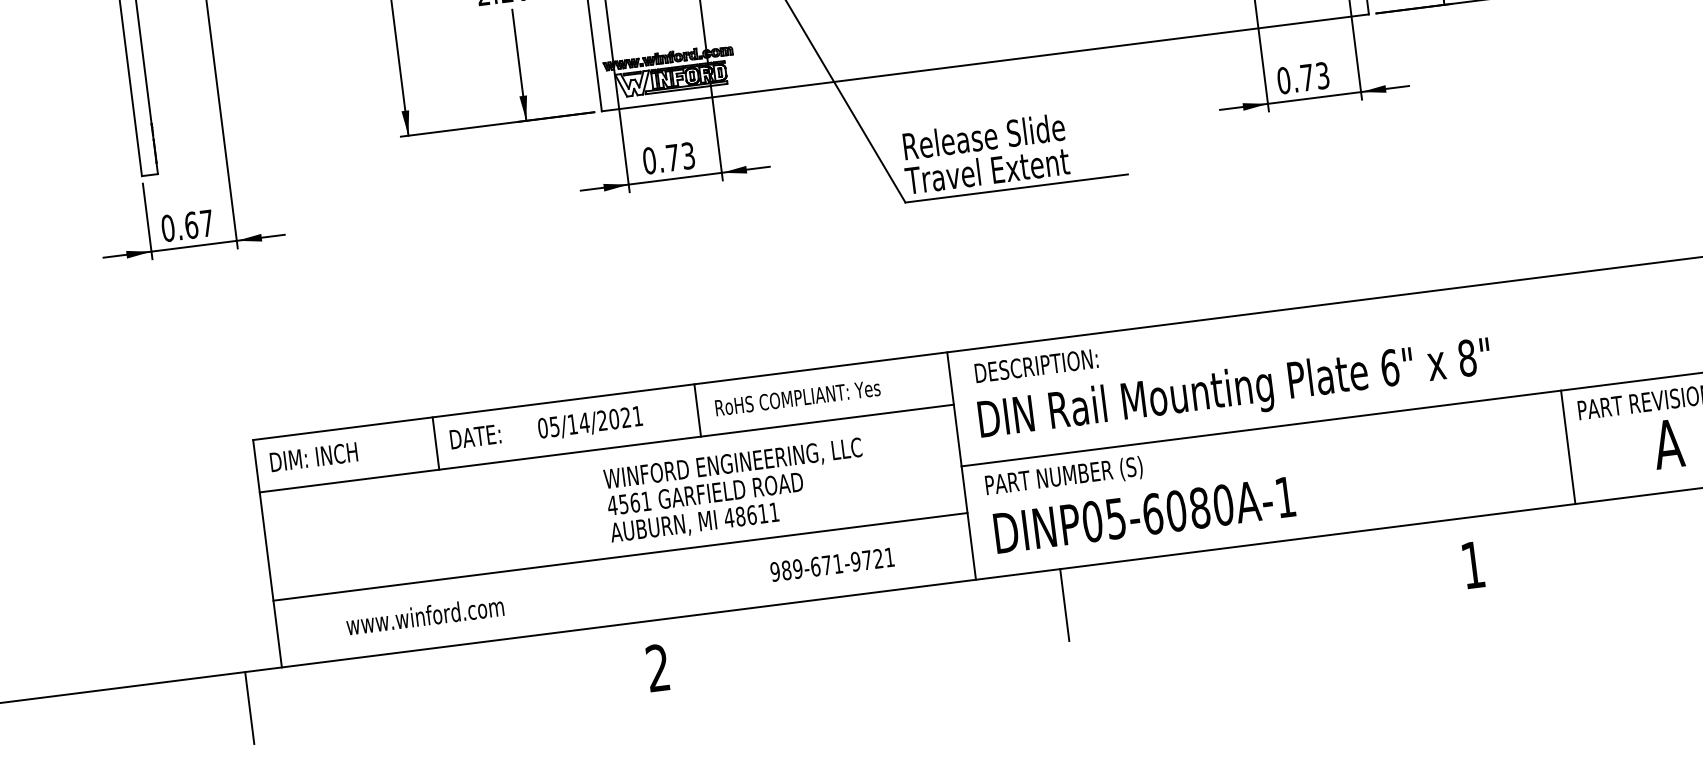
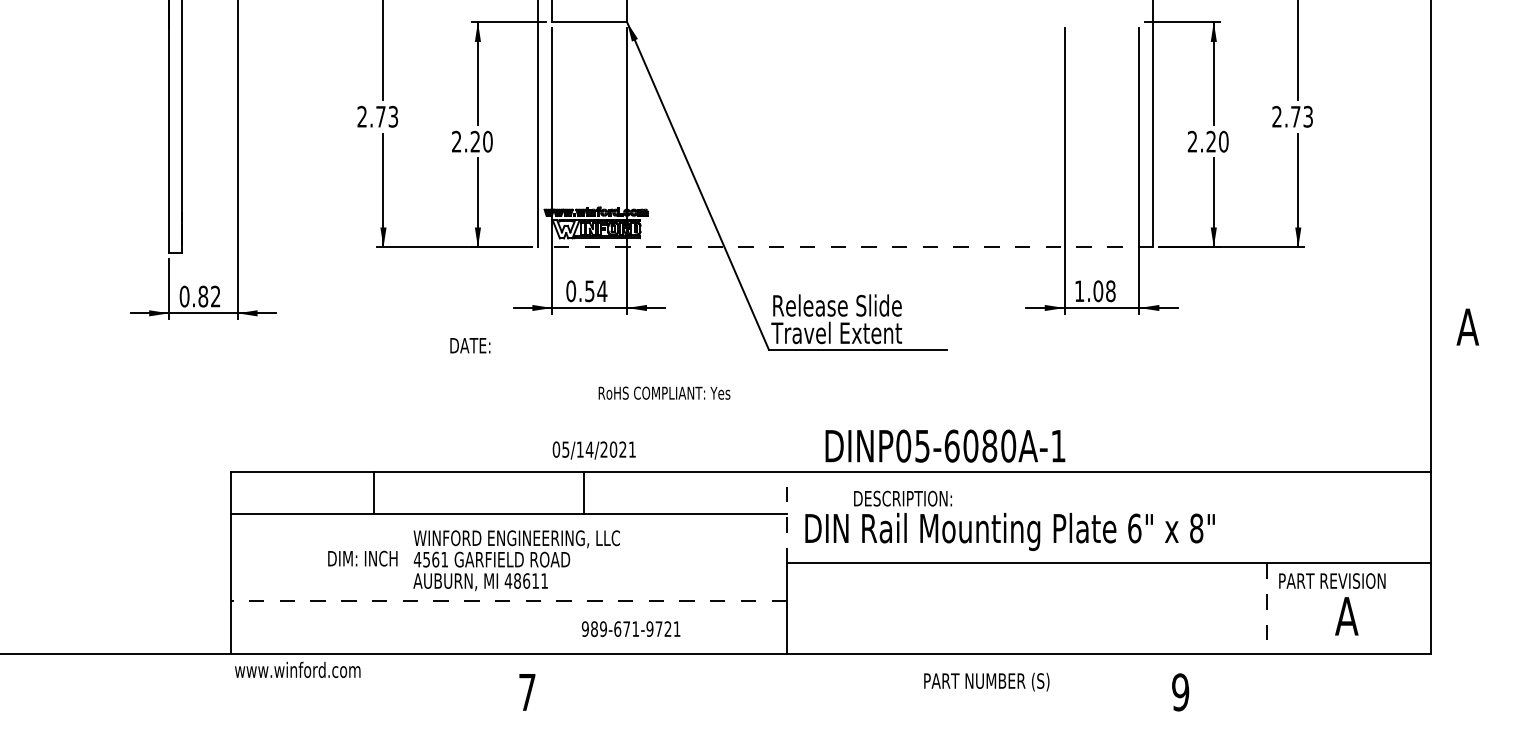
line: (984, 62) -> (845, 247), solid -> dashed
text: (1302, 78) -> (1094, 291), 0.73 -> 1.08
text: (681, 157) -> (596, 291), 0.73 -> 0.54
text: (199, 224) -> (209, 296), 0.67 -> 0.82
text: (1035, 365) -> (902, 498), moved
text: (797, 397) -> (664, 392), moved
line: (953, 409) -> (786, 517), solid -> dashed
text: (589, 423) -> (593, 450), moved
text: (475, 436) -> (470, 345), moved
line: (1568, 448) -> (1267, 609), solid -> dashed
text: (313, 457) -> (362, 558), moved
text: (1063, 476) -> (986, 681), moved
text: (736, 491) -> (516, 560), moved
text: (1144, 514) -> (945, 445), moved
line: (620, 556) -> (508, 600), solid -> dashed
text: (831, 563) -> (630, 628), moved
text: (1472, 565) -> (1180, 692), 1 -> 9
line: (1064, 605) -> (854, 683), removed
text: (424, 615) -> (297, 669), moved
text: (658, 666) -> (527, 691), 2 -> 7
line: (250, 708) -> (201, 683), removed

